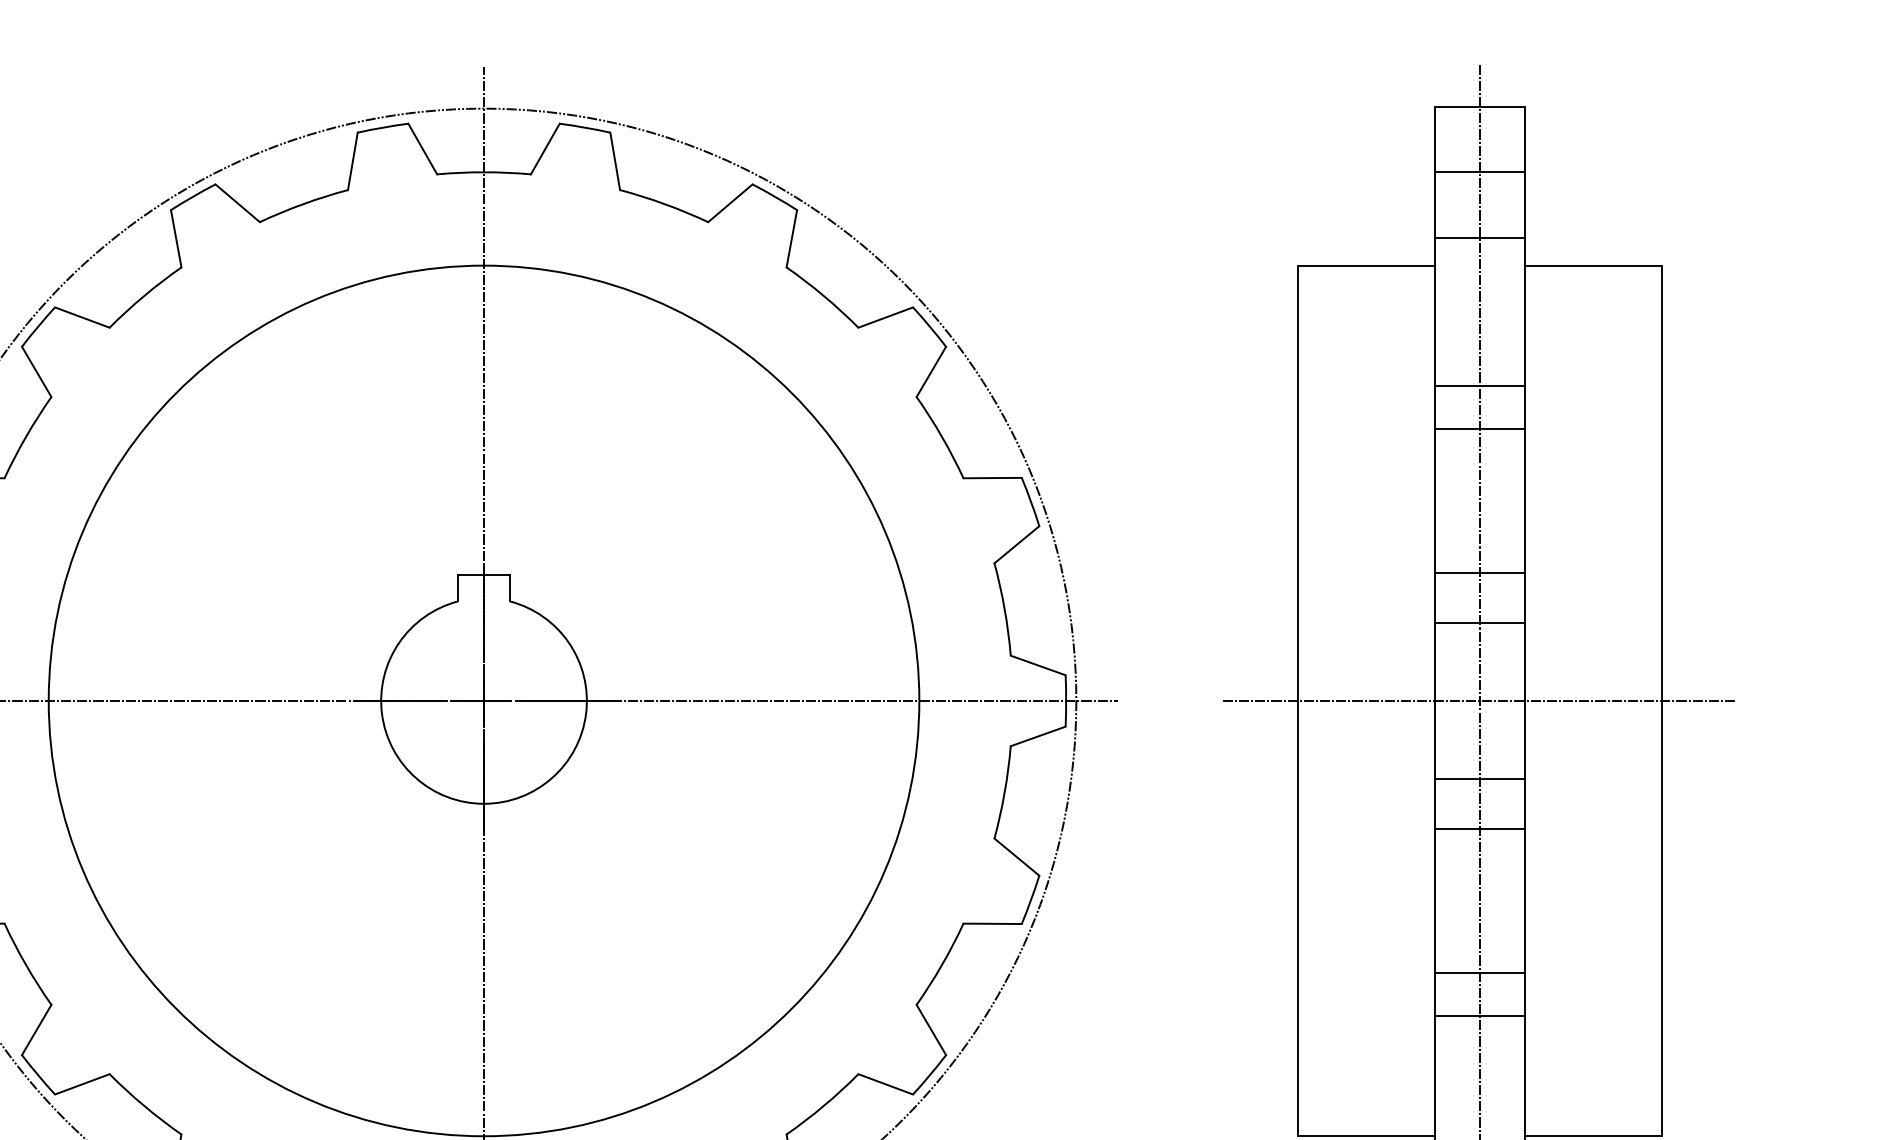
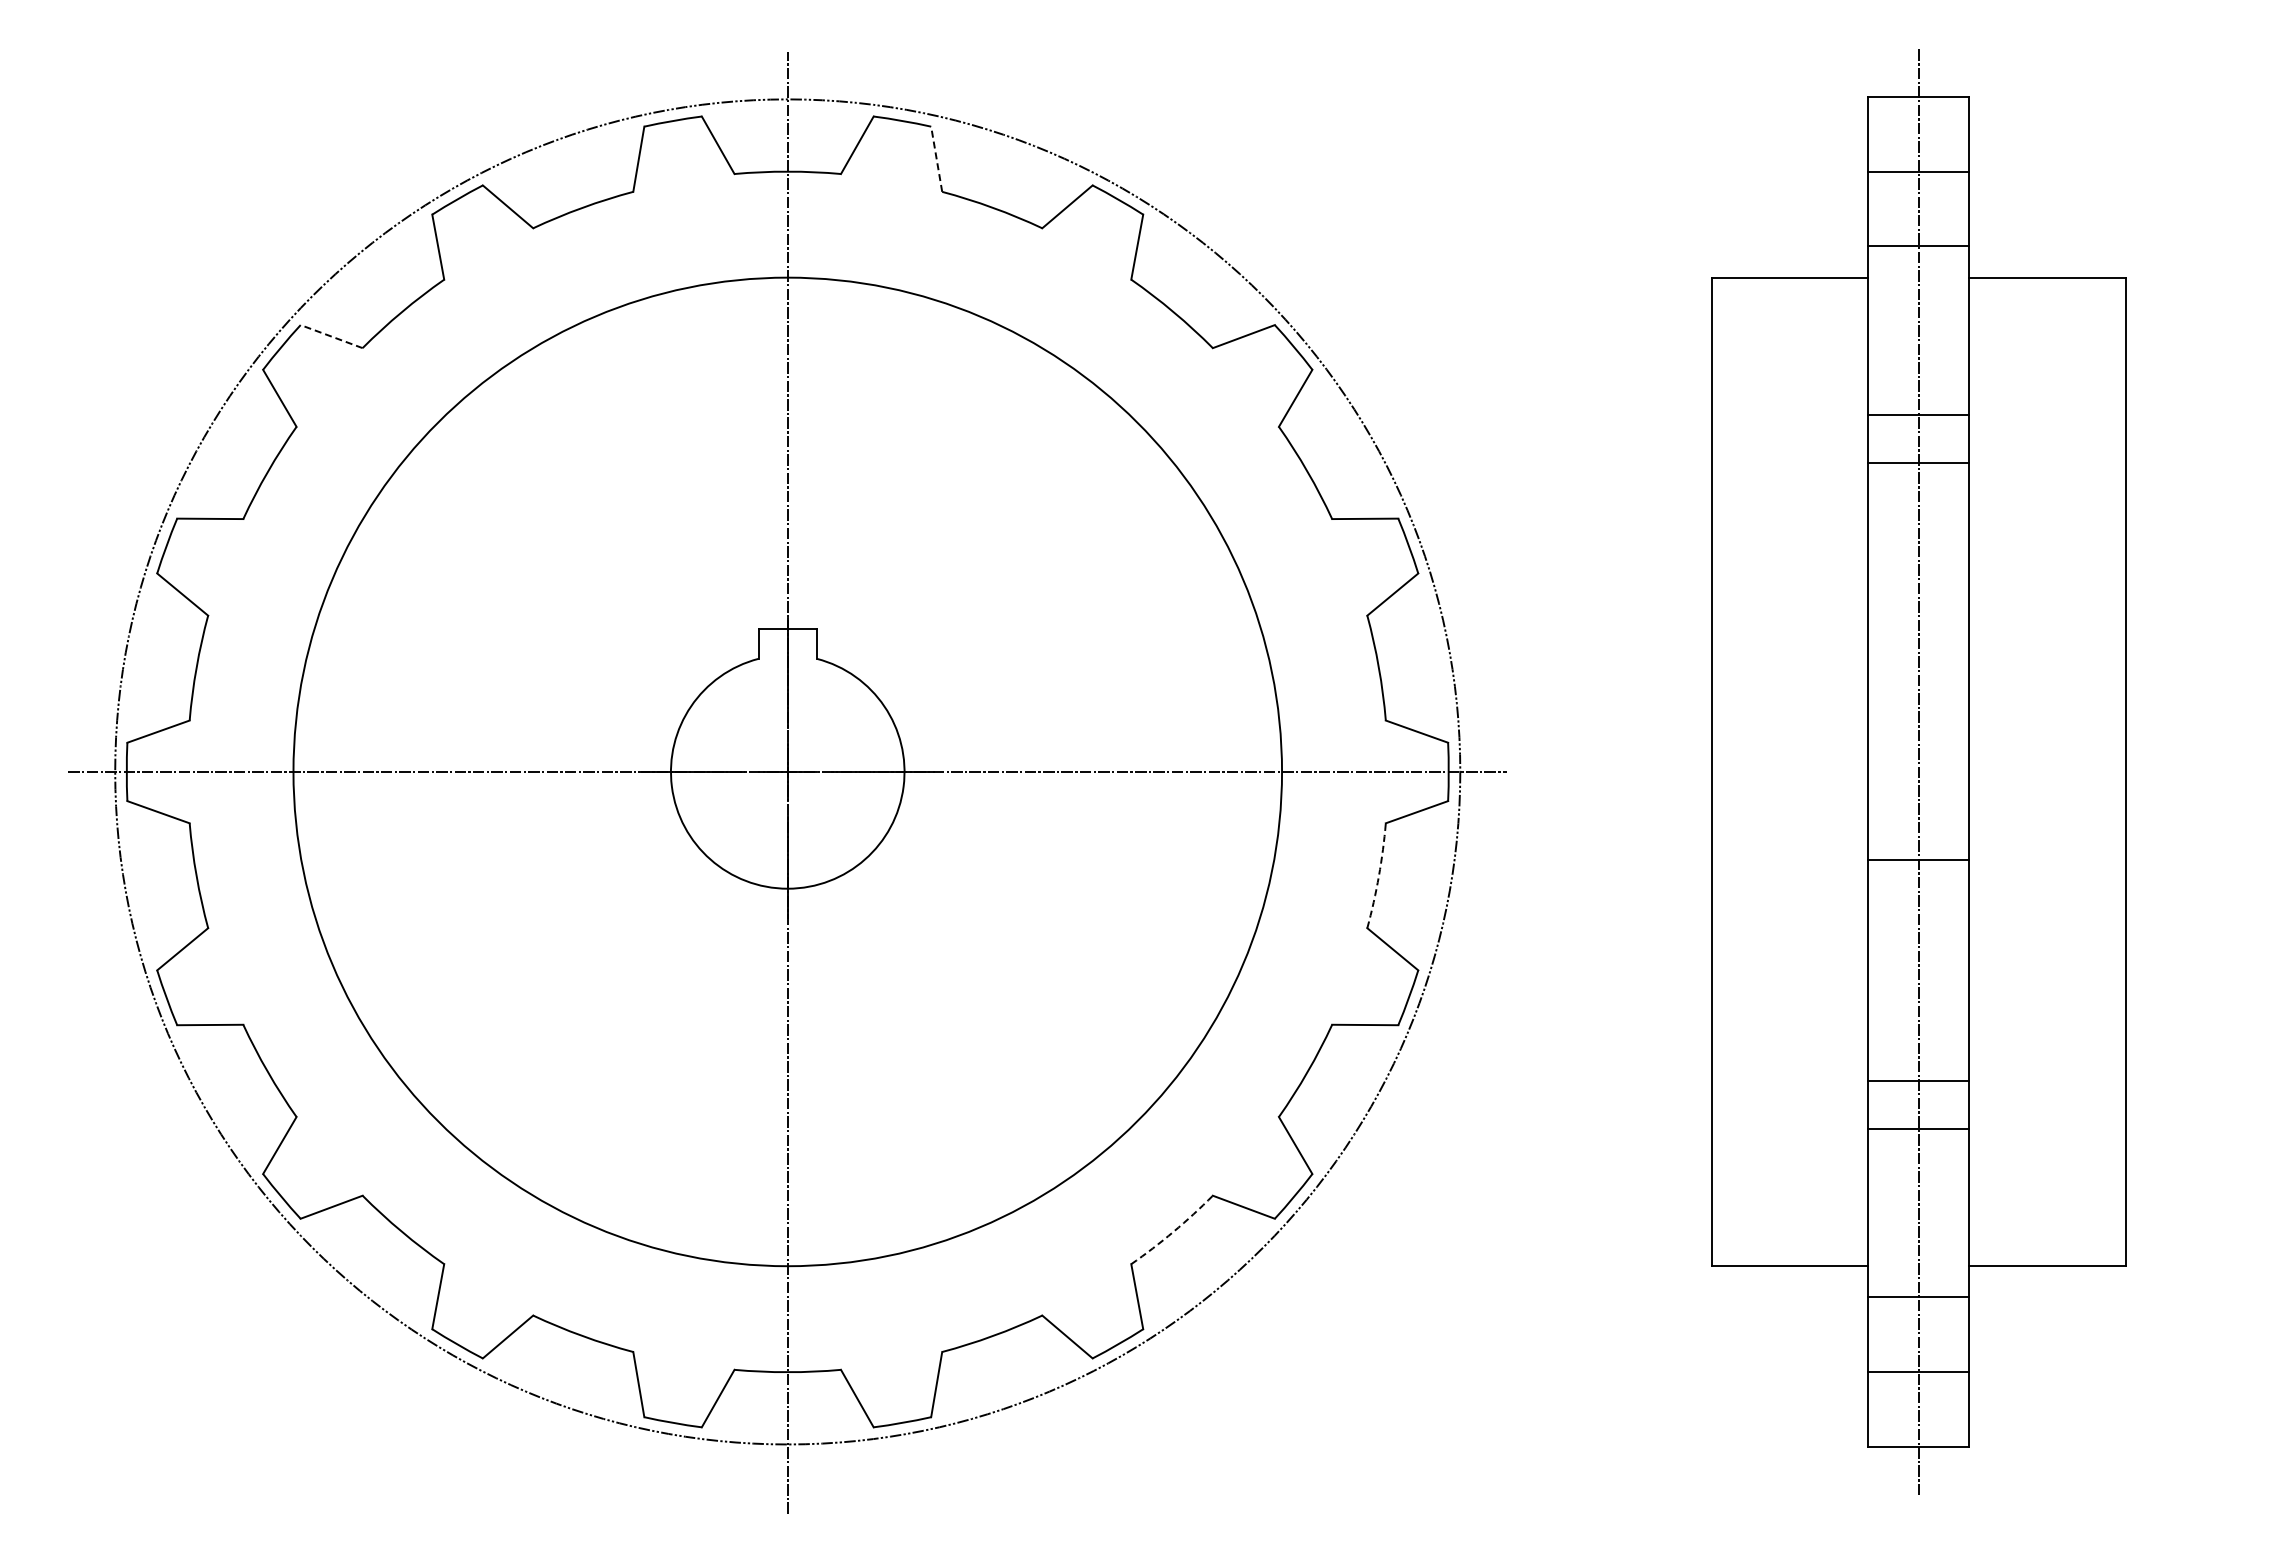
line: (615, 160) -> (936, 158), solid -> dashed
line: (82, 317) -> (331, 336), solid -> dashed
line: (1479, 572) -> (1918, 626), removed
line: (1479, 623) -> (1918, 683), removed
line: (1479, 700) -> (1918, 771), removed
arc: (1004, 793) -> (1378, 876), solid -> dashed
line: (1479, 829) -> (1918, 917), removed
arc: (823, 1105) -> (1173, 1231), solid -> dashed

